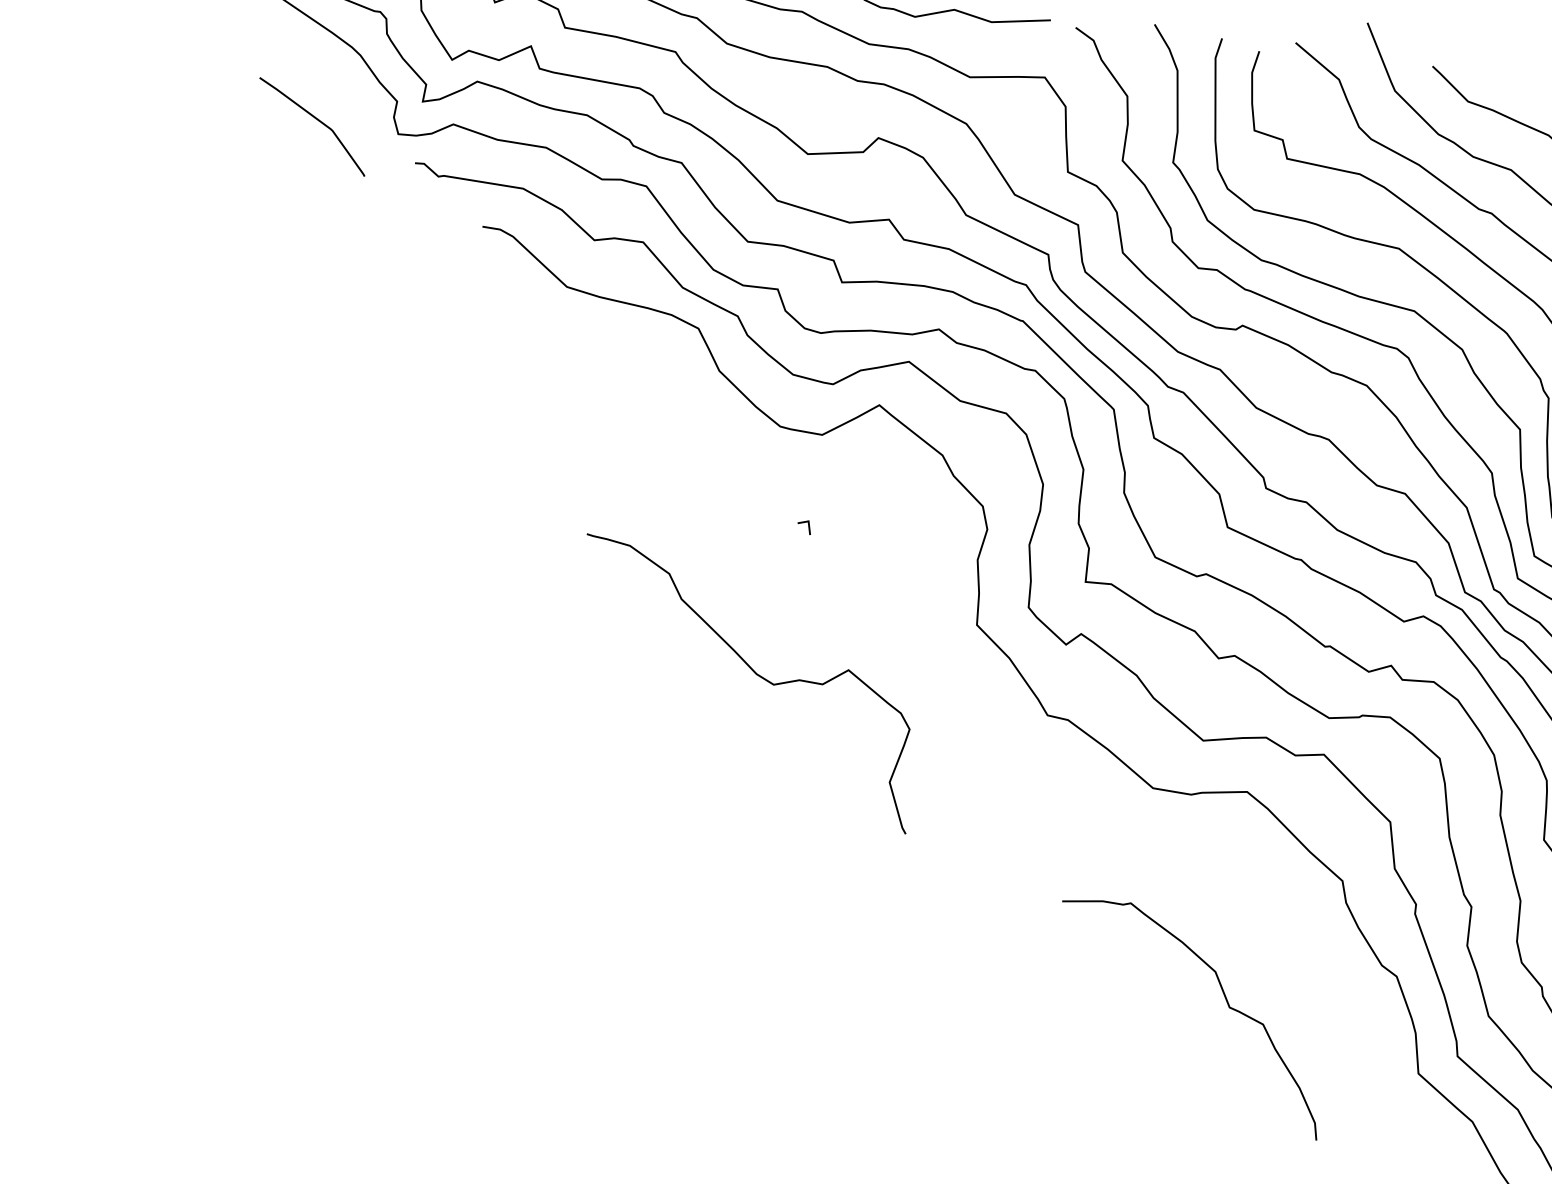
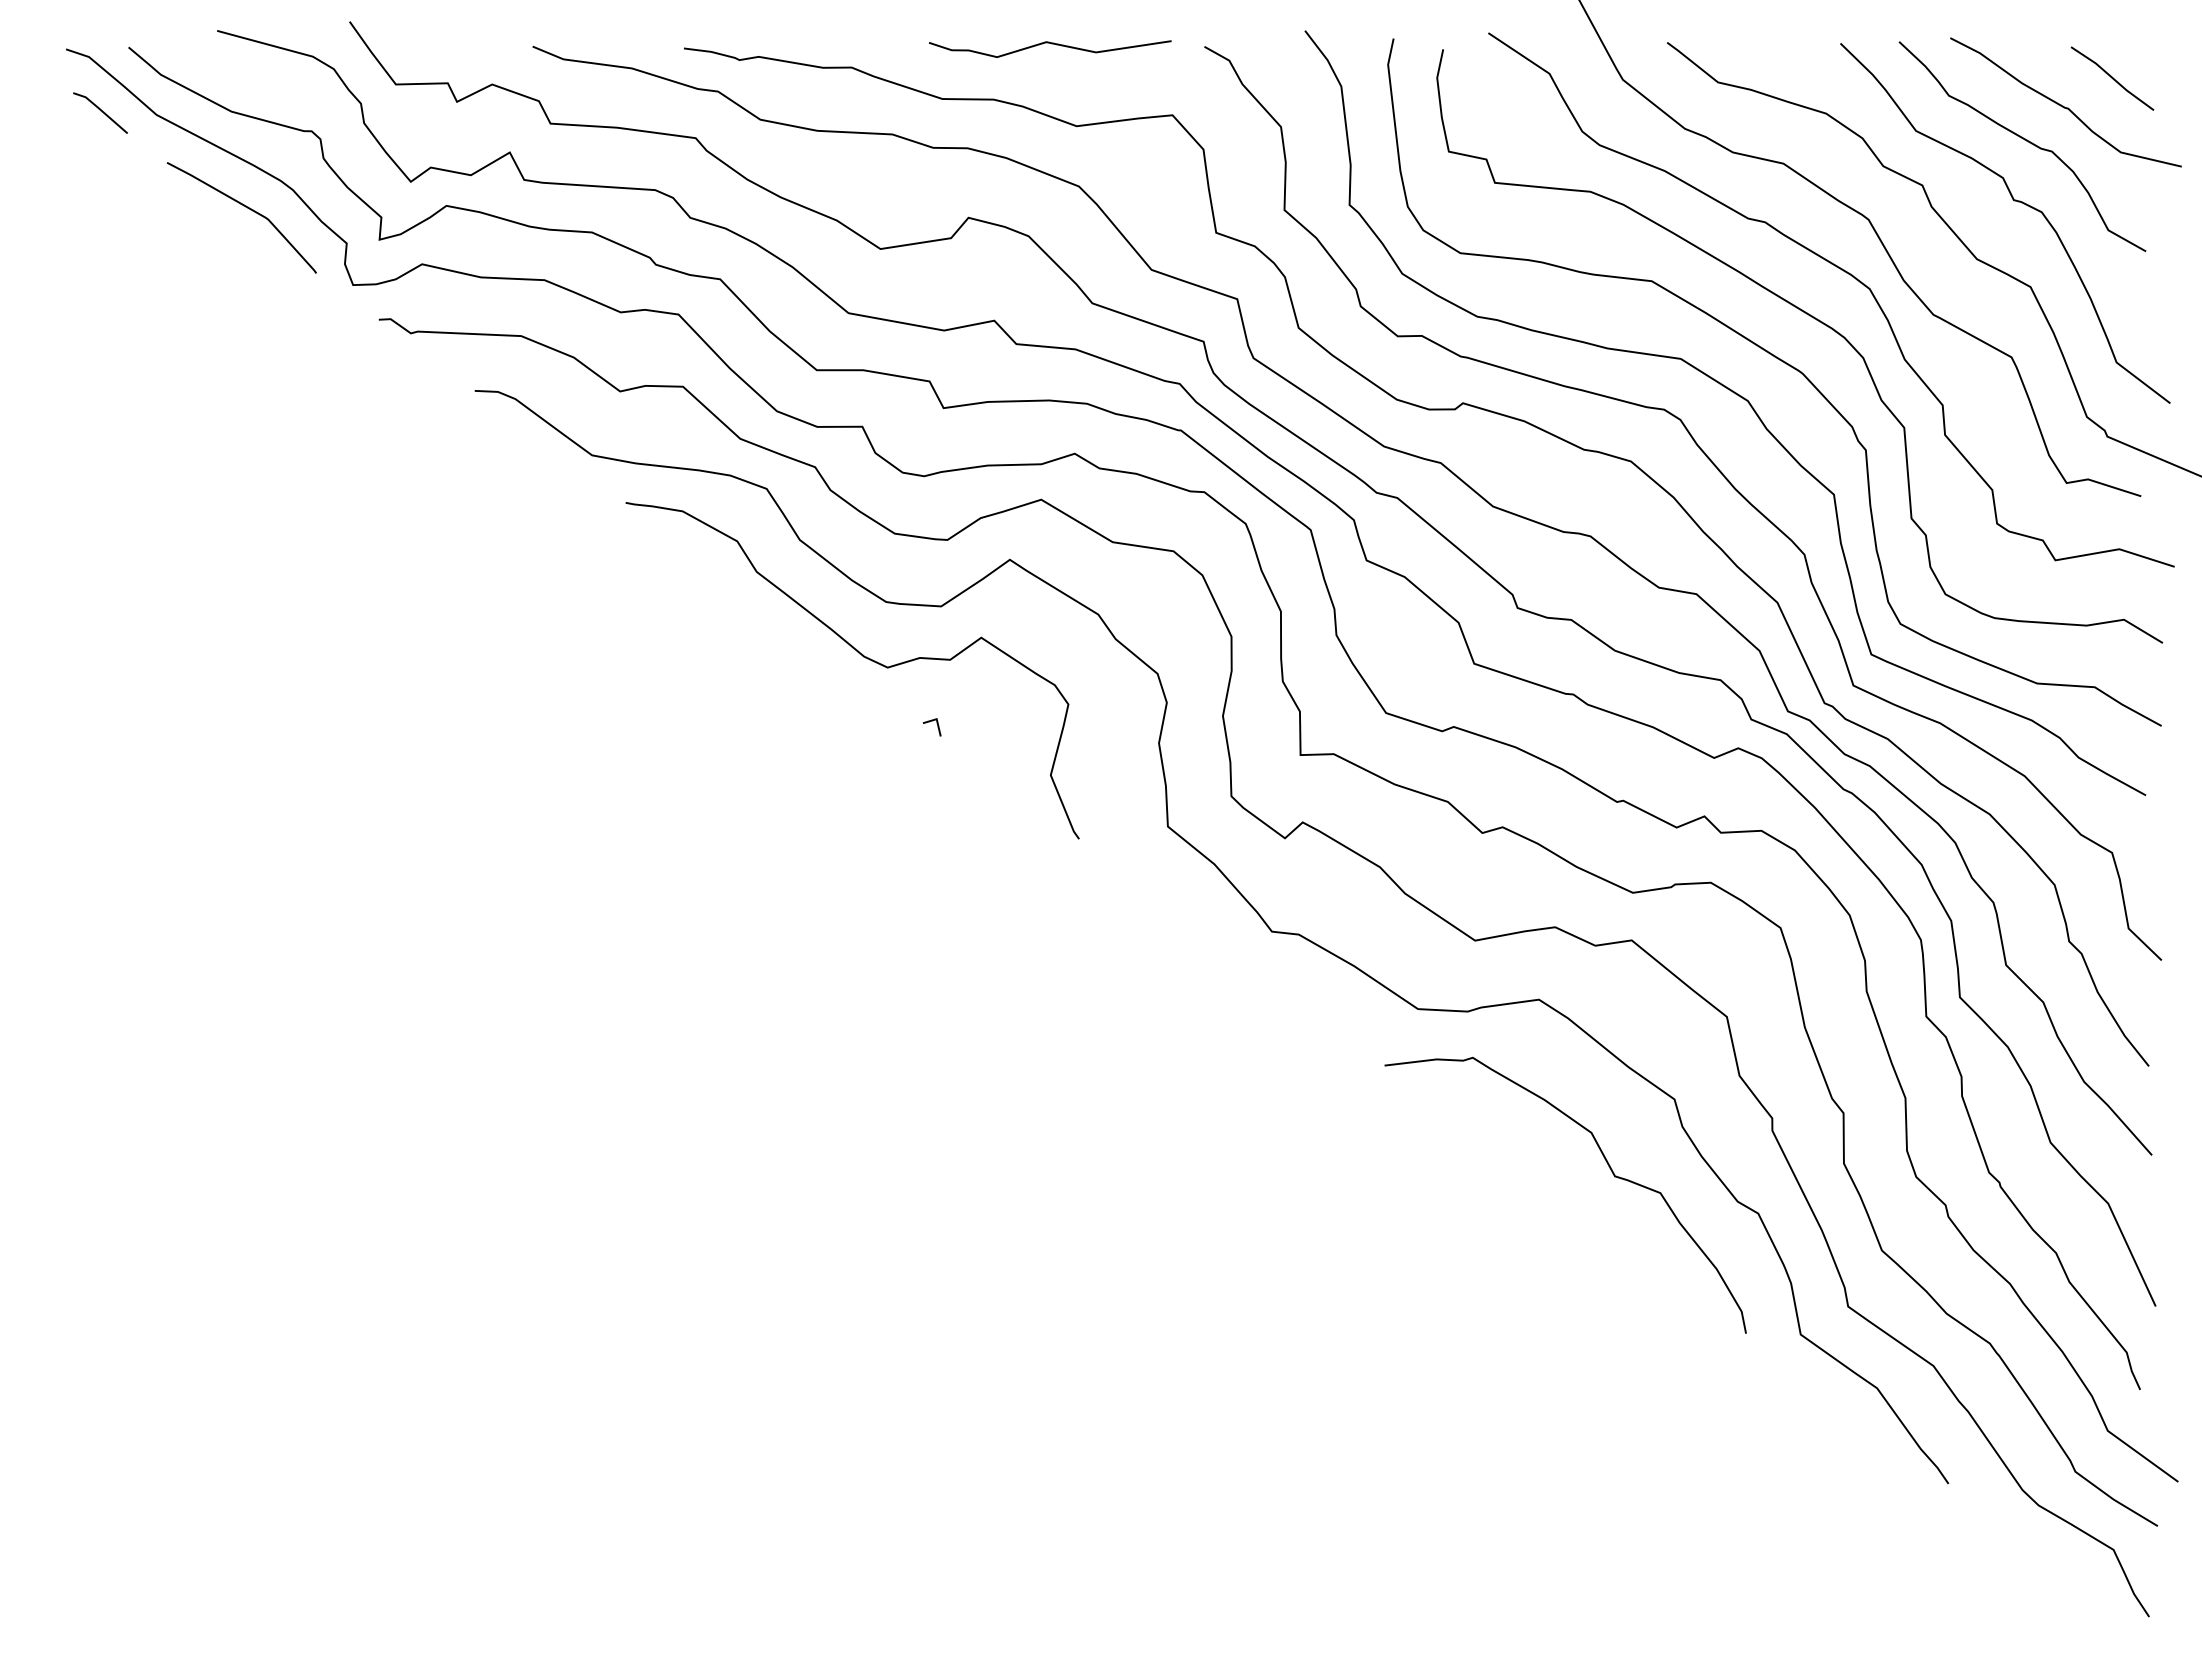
curve: (316, 119) -> (245, 207), moved
curve: (756, 674) -> (863, 657), moved
curve: (1227, 1004) -> (1611, 1172), moved

